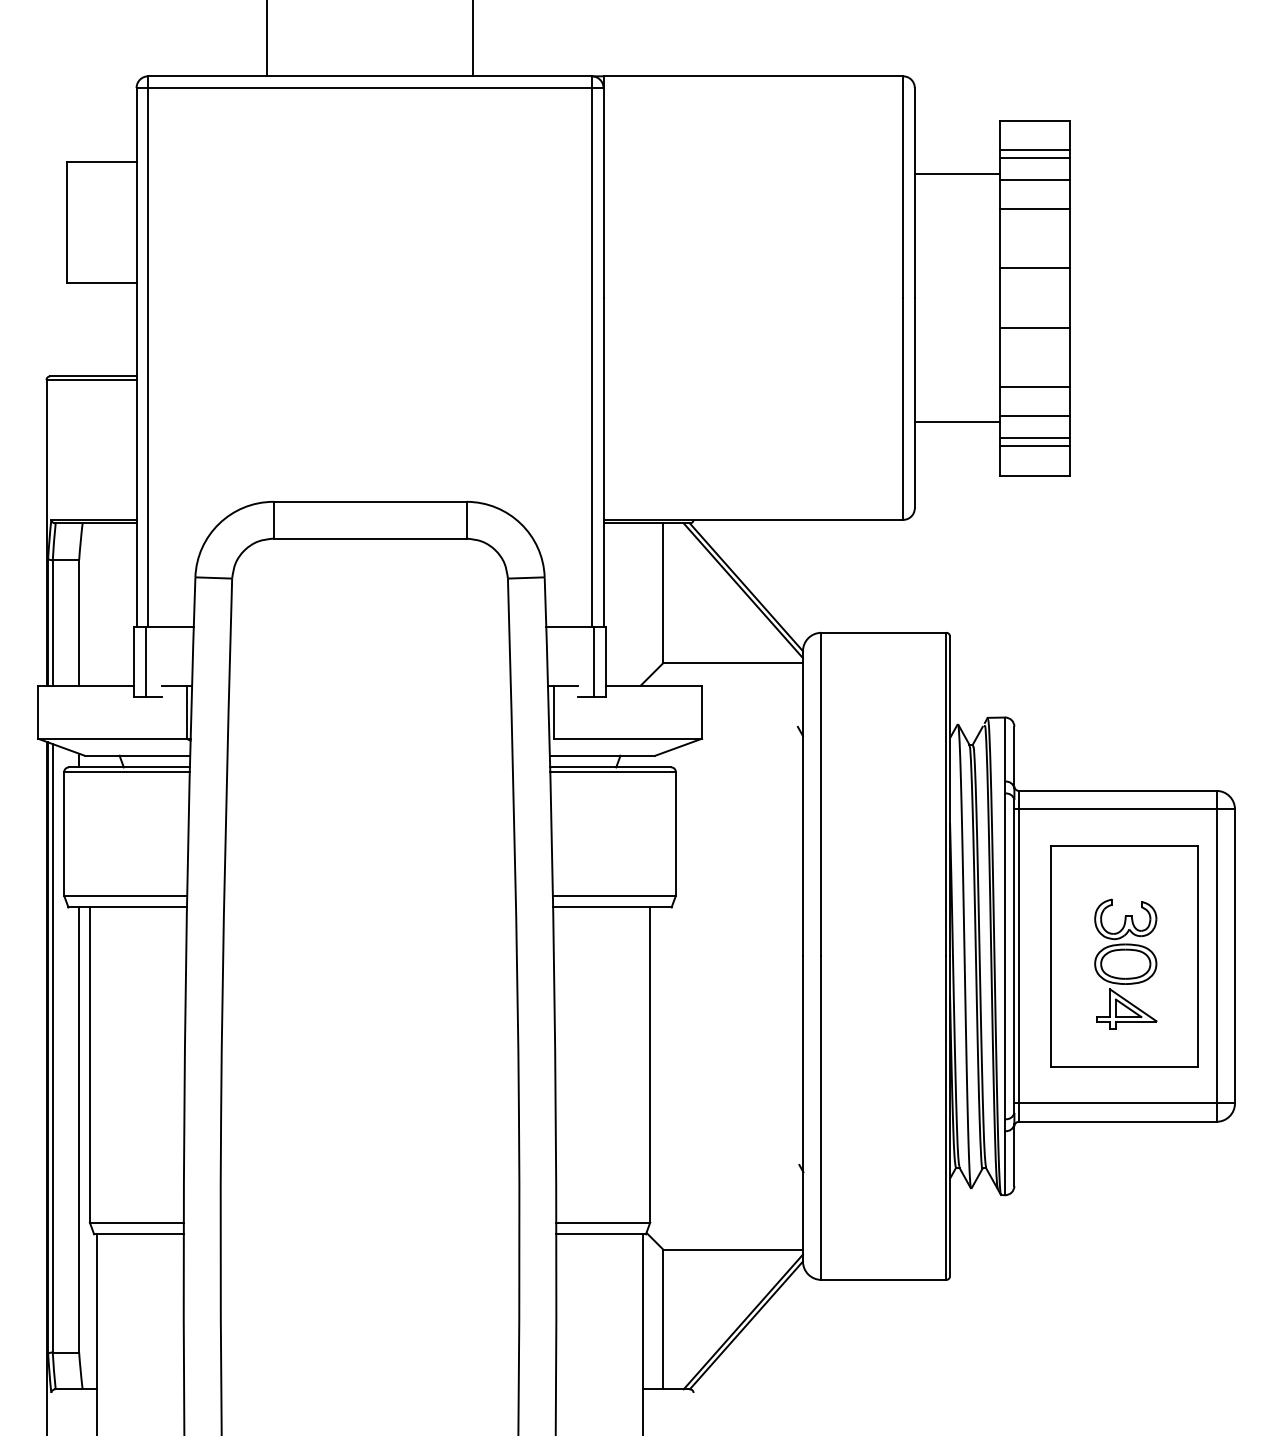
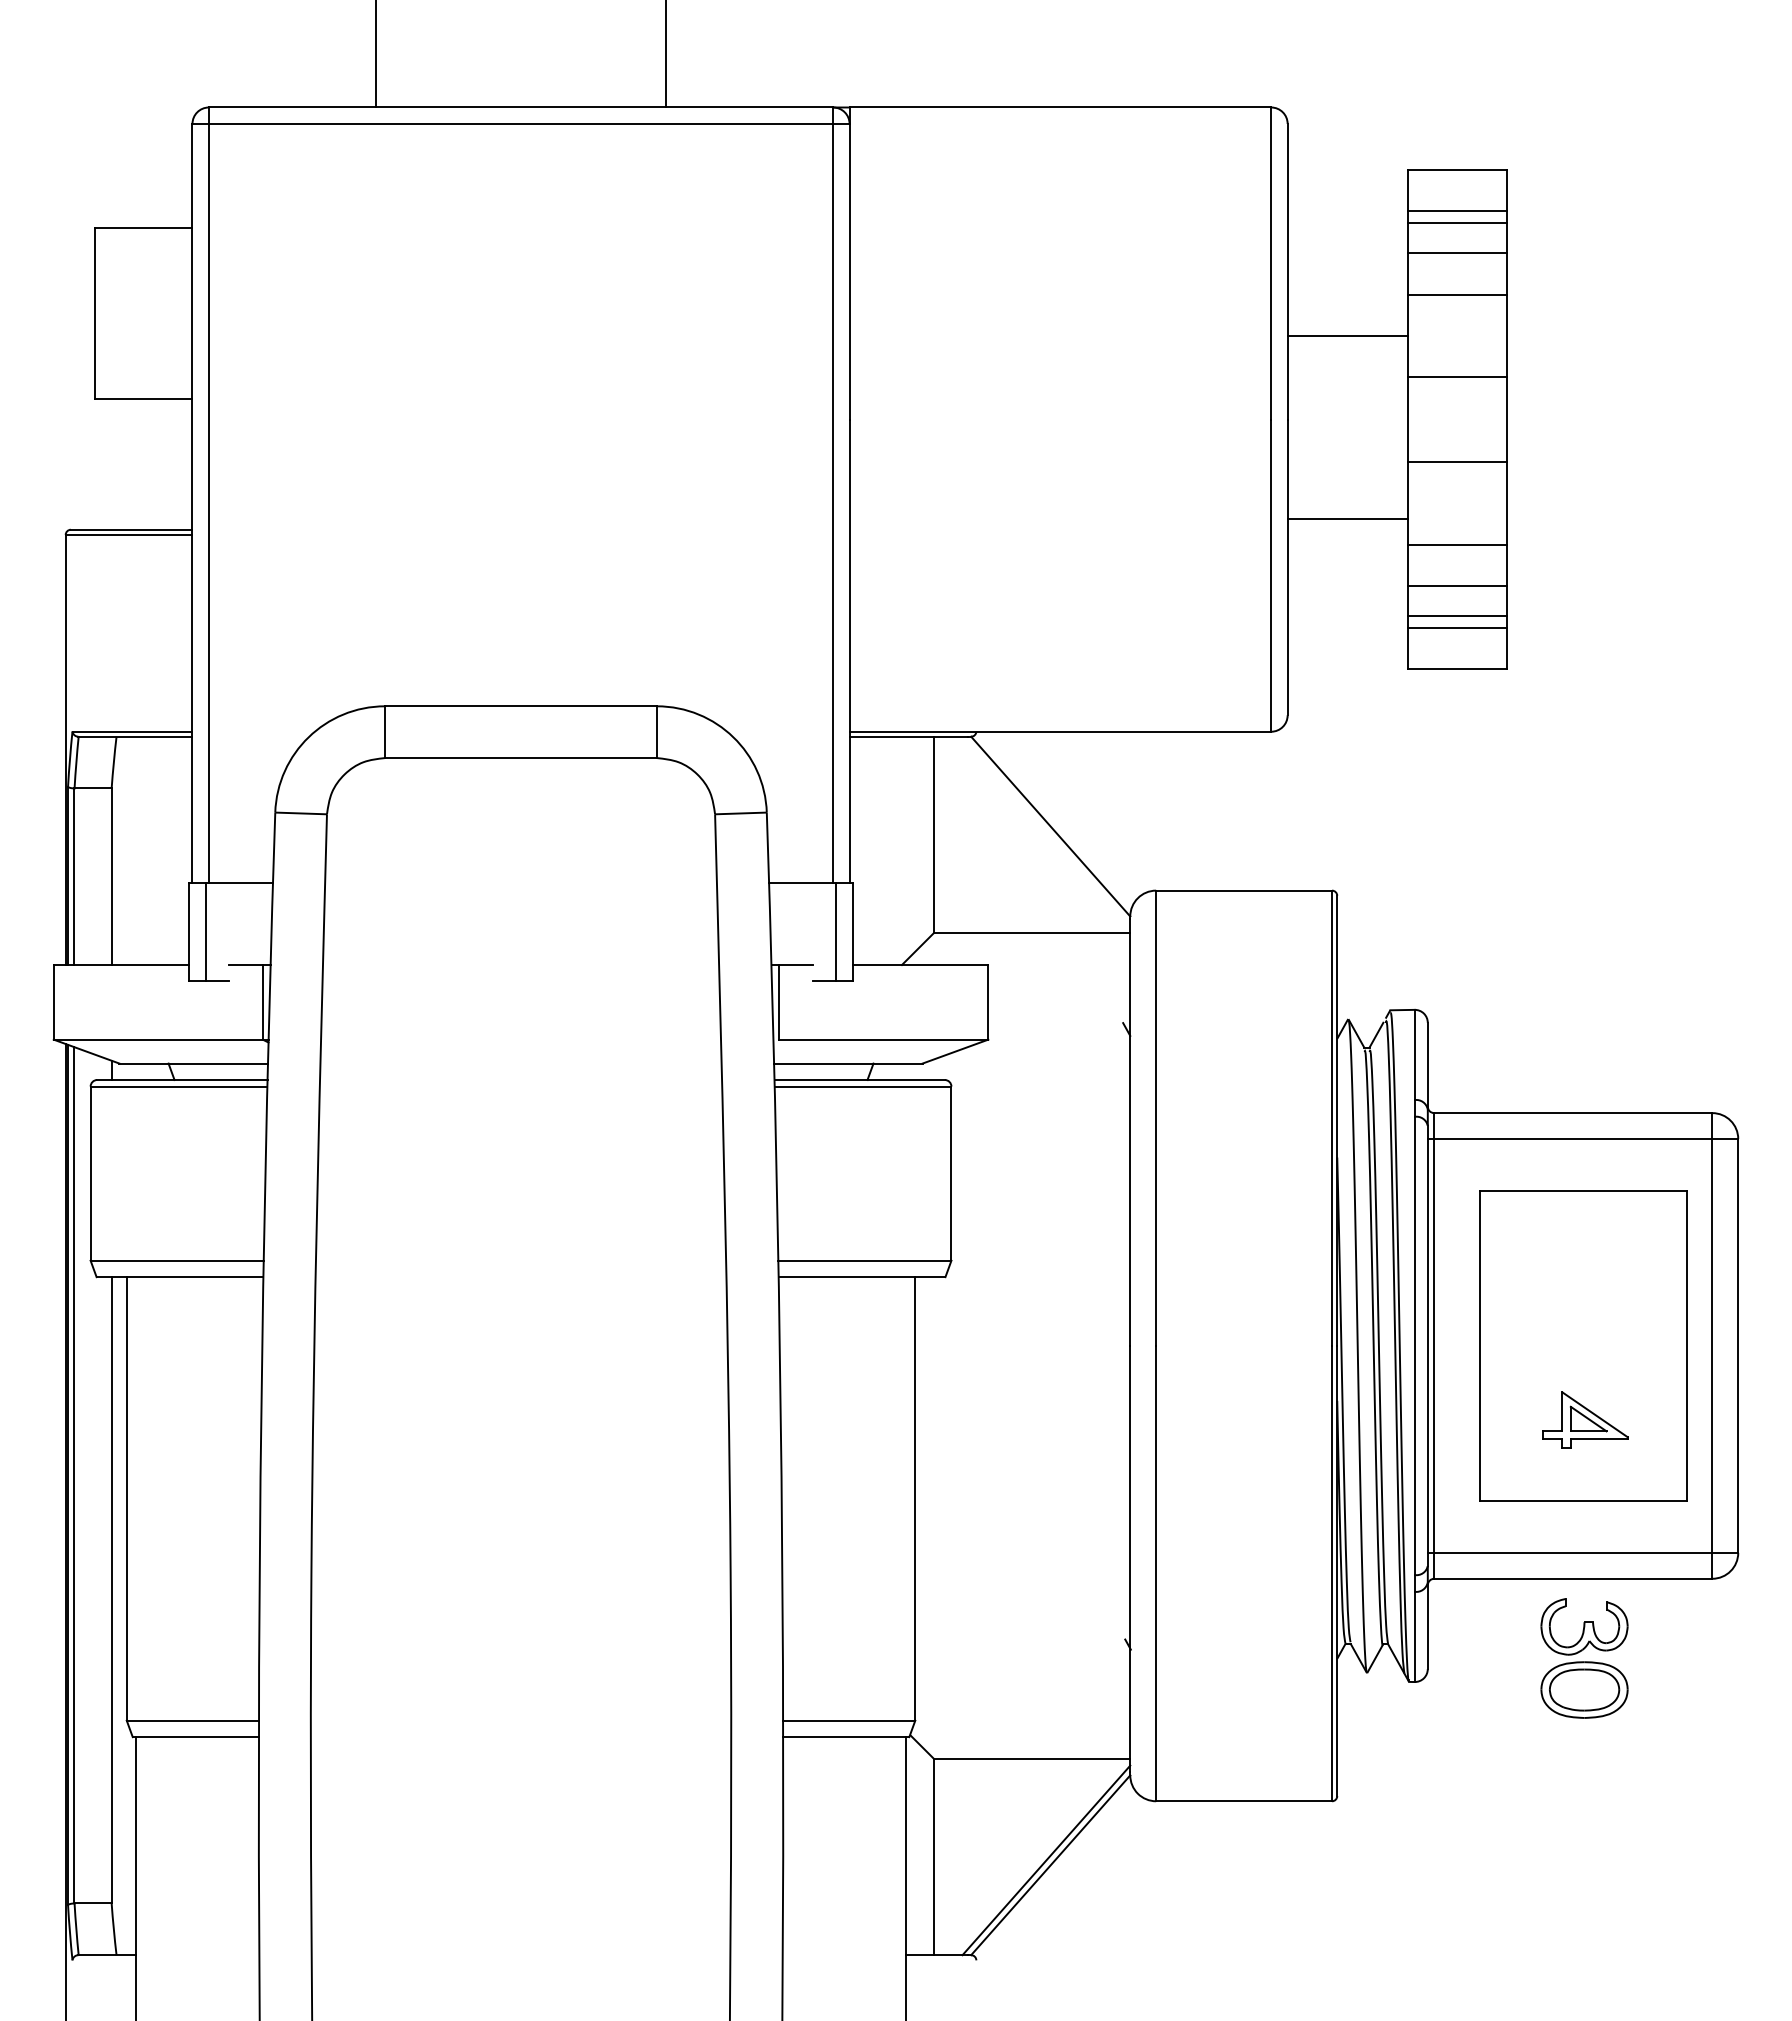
line: (957, 174) -> (1347, 336), moved
line: (957, 421) -> (1347, 518), moved
line: (743, 590) -> (1046, 831), removed
part: (1125, 941) -> (1584, 1658), moved

